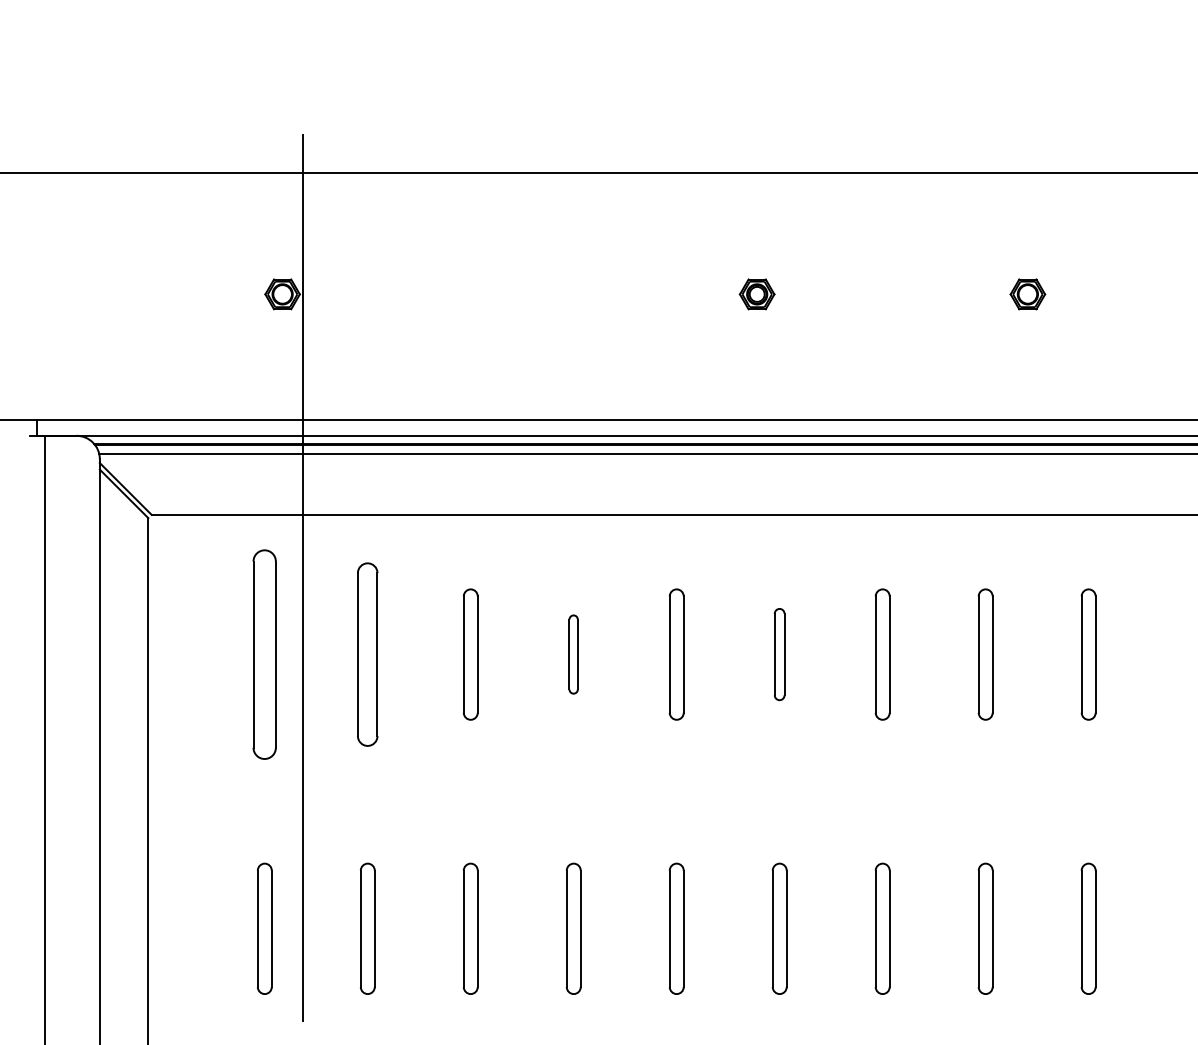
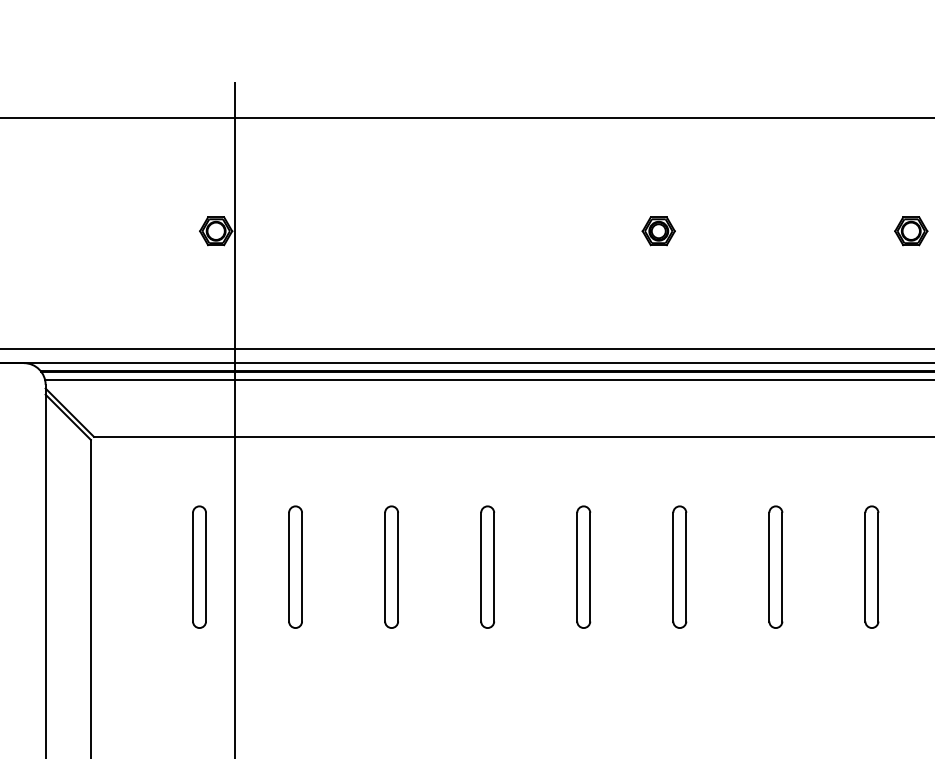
part: (264, 654) -> (199, 567), size x0.62
part: (367, 654) -> (295, 567), size x0.71
part: (573, 654) -> (487, 567), size x1.67
part: (779, 654) -> (679, 567), size x1.43

